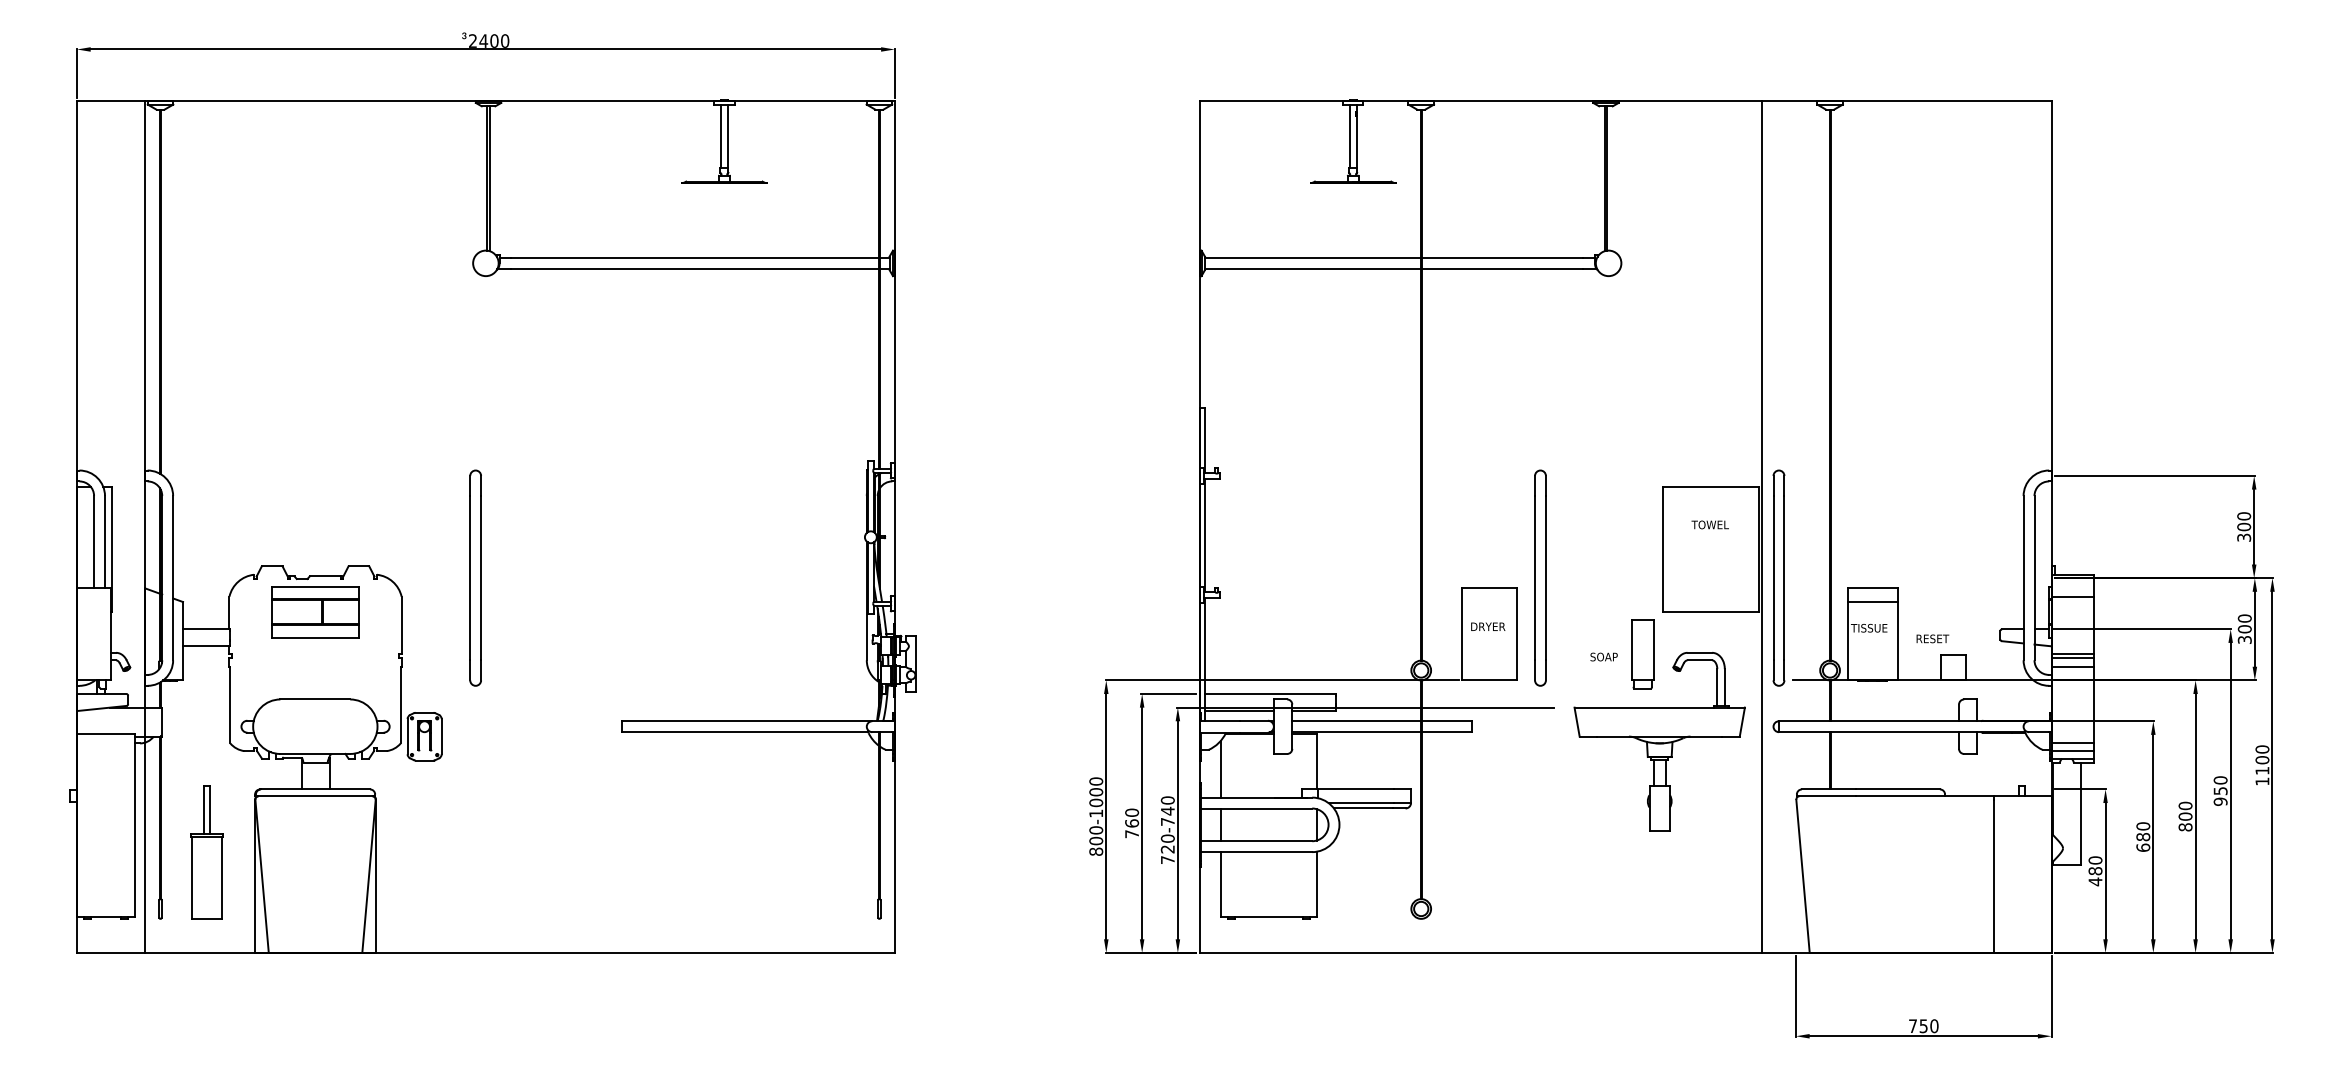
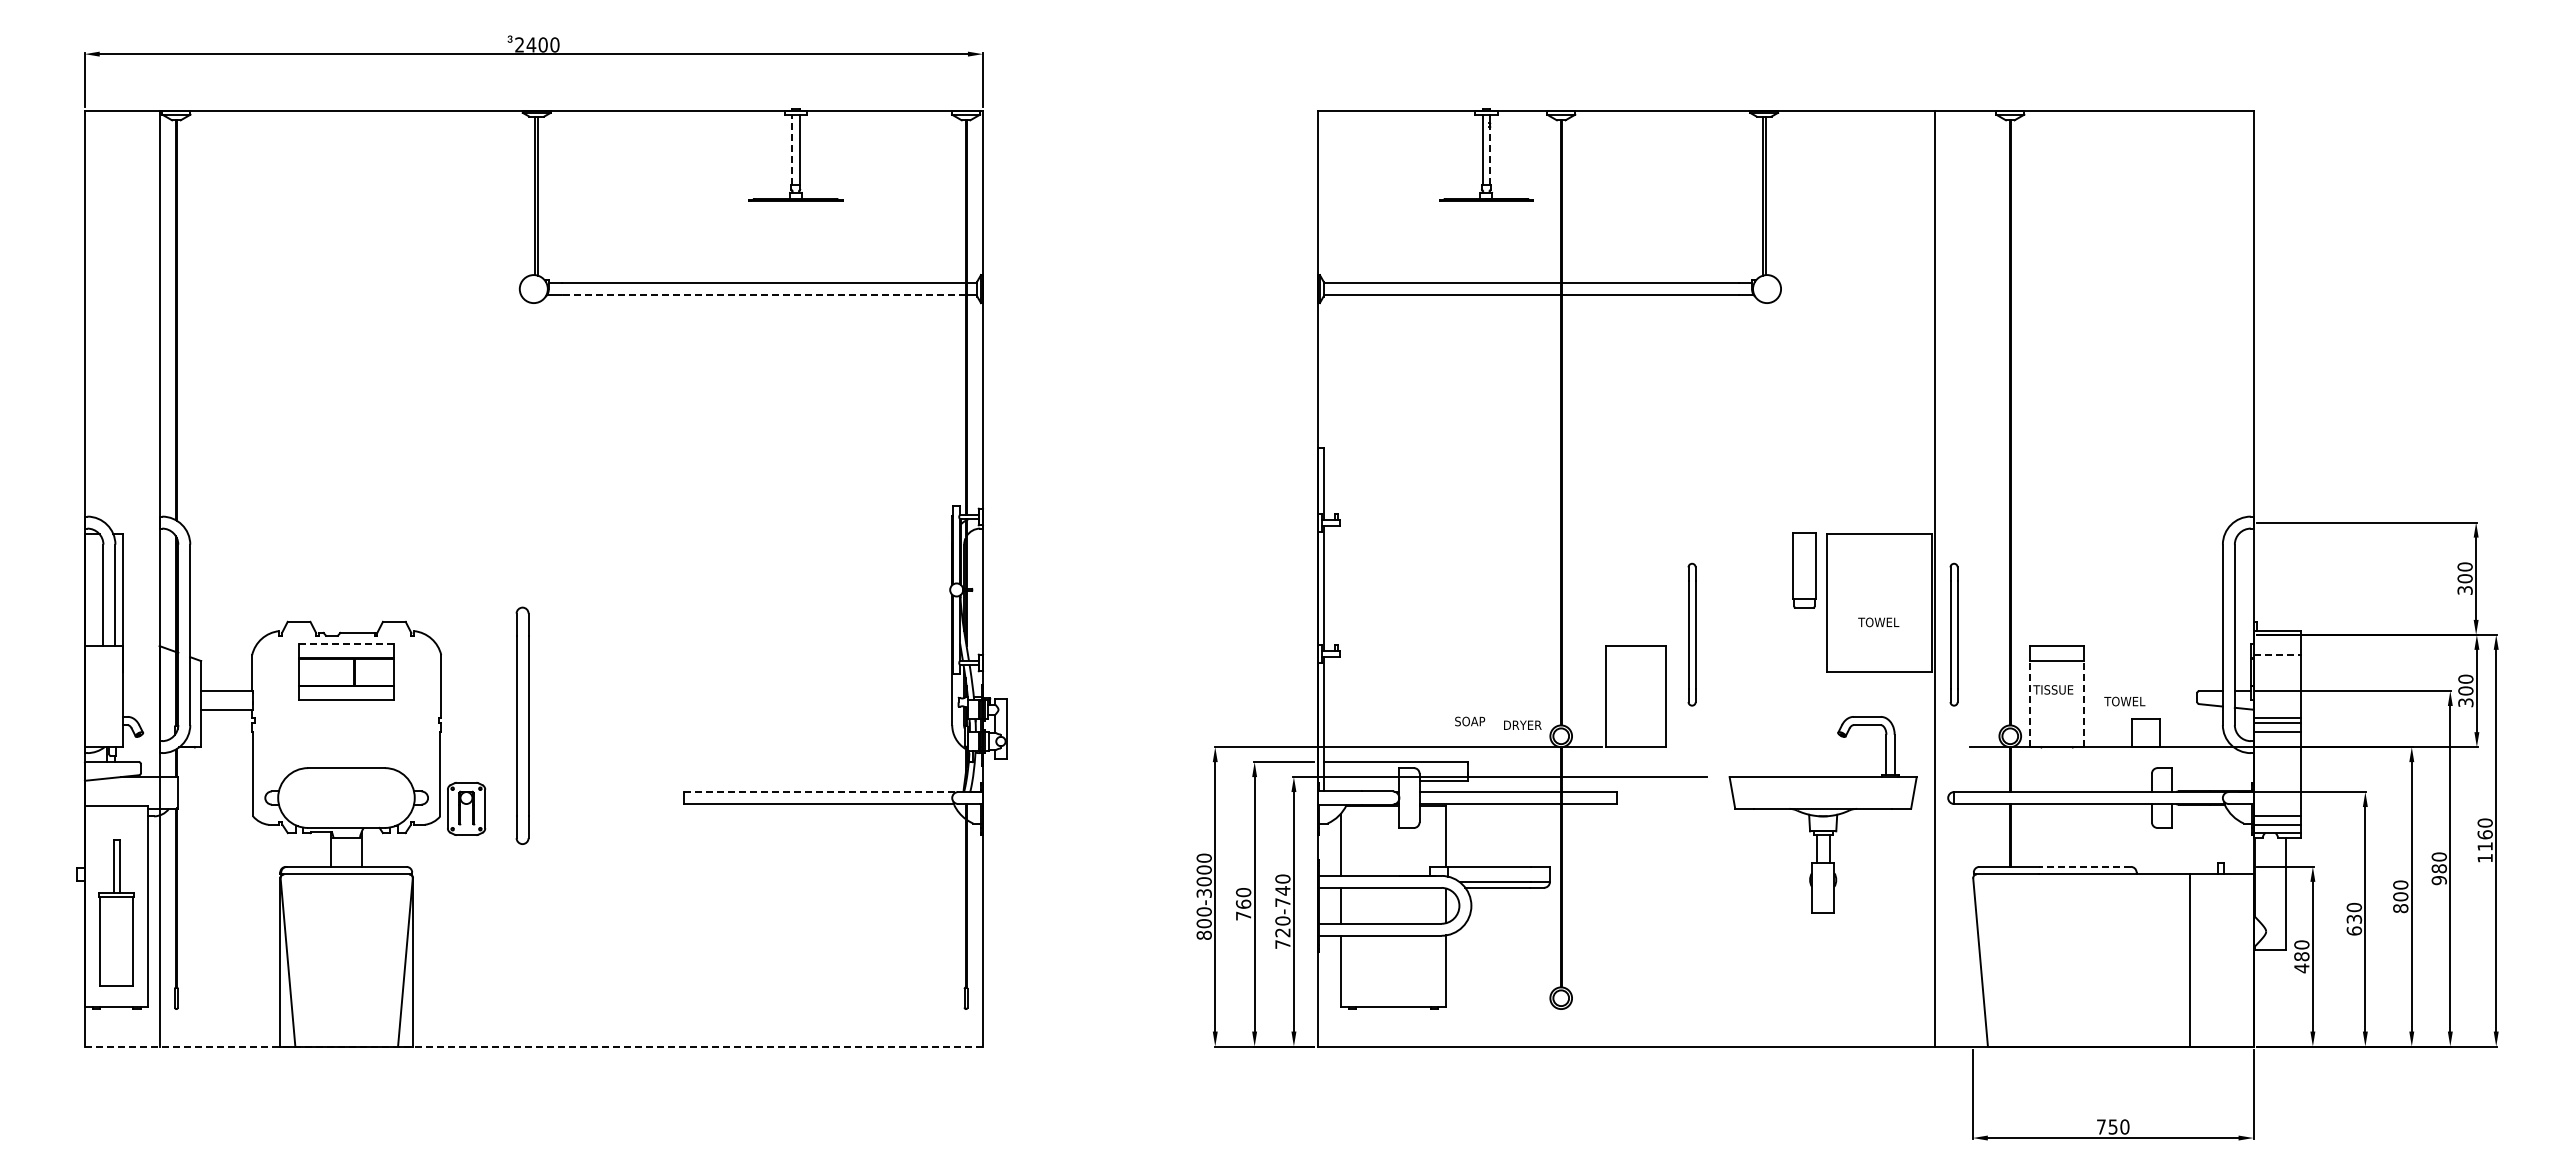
line: (720, 137) -> (791, 150), solid -> dashed
line: (1356, 141) -> (1490, 155), solid -> dashed
line: (694, 269) -> (763, 295), solid -> dashed
text: (1710, 525) -> (1878, 622), moved
part: (475, 577) -> (522, 725), moved
part: (1539, 577) -> (1691, 634), size x0.6
part: (1778, 577) -> (1953, 634), size x0.6
line: (315, 586) -> (346, 644), solid -> dashed
line: (2073, 596) -> (2277, 655), solid -> dashed
text: (1487, 626) -> (1522, 724), moved
text: (1934, 638) -> (2124, 701), RESET -> TOWEL
line: (1847, 640) -> (2029, 703), solid -> dashed
line: (1897, 640) -> (2084, 703), solid -> dashed
part: (1642, 654) -> (1804, 570), moved
text: (1604, 657) -> (1470, 721), moved
line: (1239, 710) -> (1361, 780), removed
line: (747, 721) -> (821, 792), solid -> dashed
text: (2261, 759) -> (2484, 834), 1100 -> 1160
line: (1898, 789) -> (2085, 866), solid -> dashed
text: (2219, 790) -> (2438, 868), 950 -> 980
text: (1095, 813) -> (1203, 893), 800-1000 -> 800-3000
text: (2142, 836) -> (2353, 918), 680 -> 630
part: (207, 851) -> (116, 912), moved
line: (485, 952) -> (533, 1046), solid -> dashed

